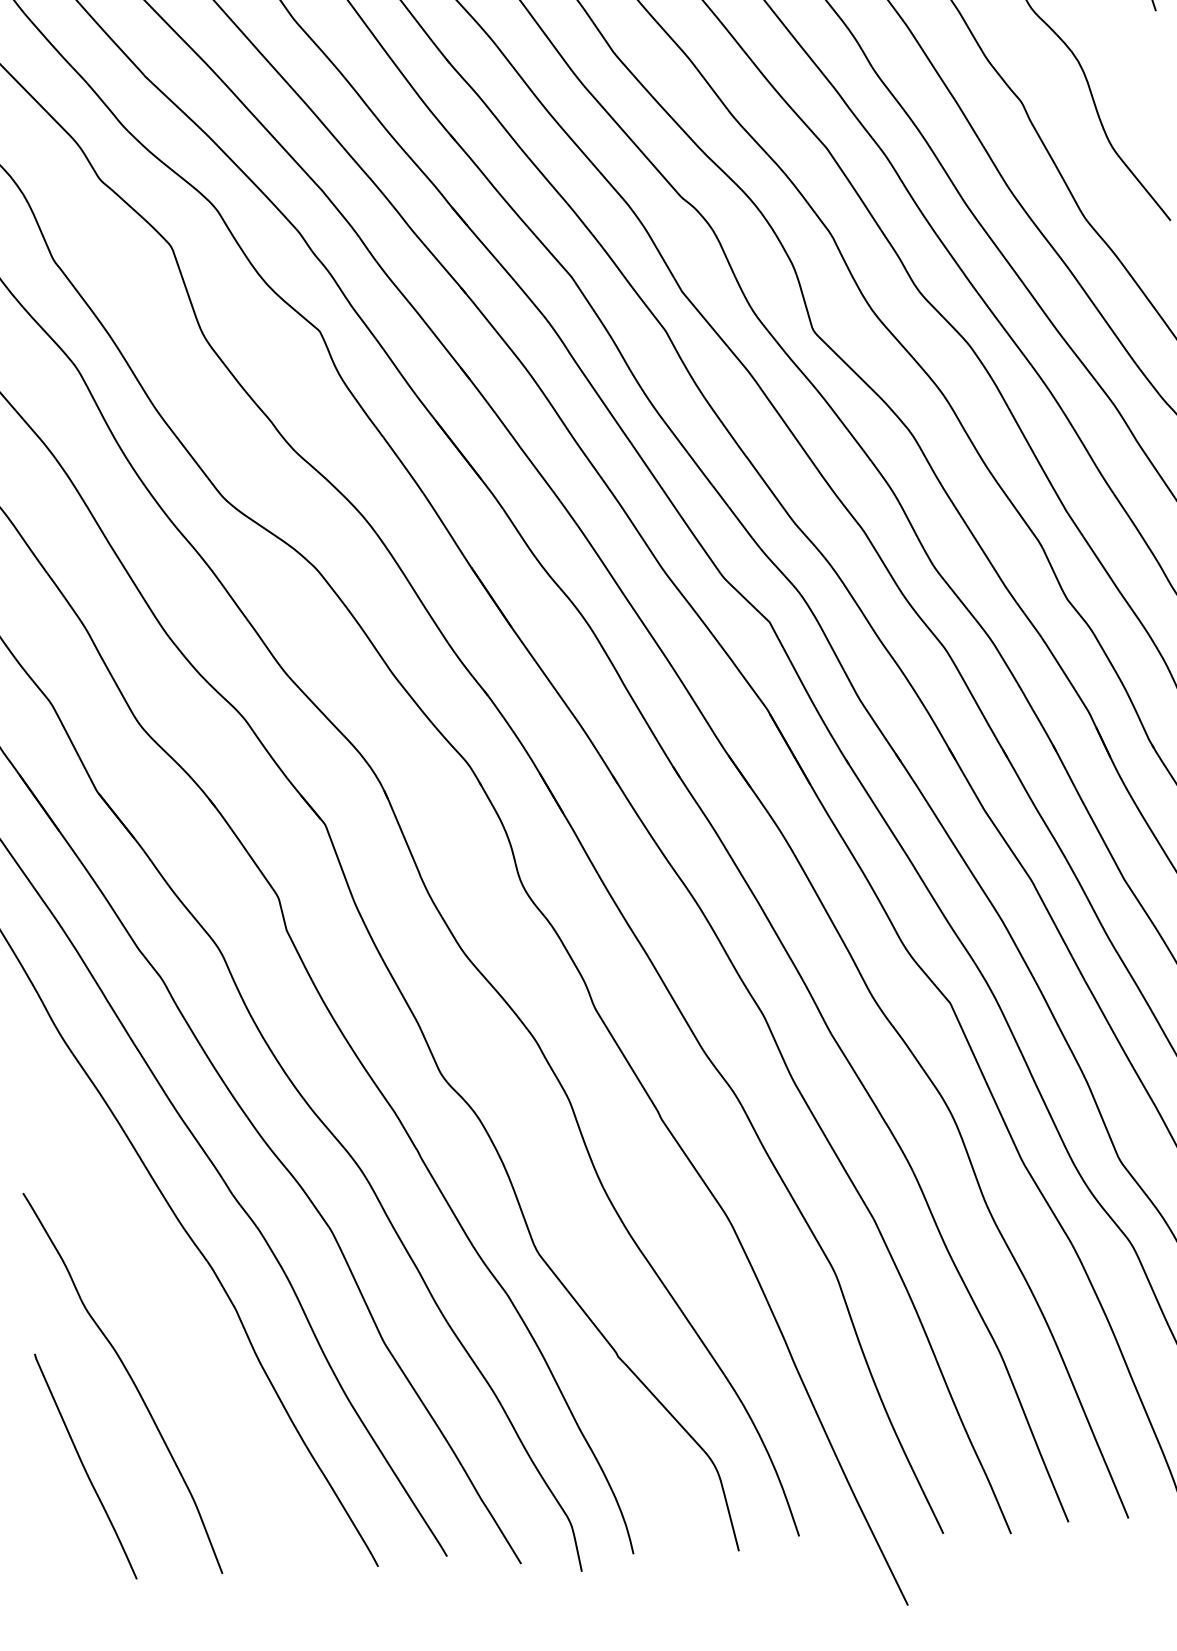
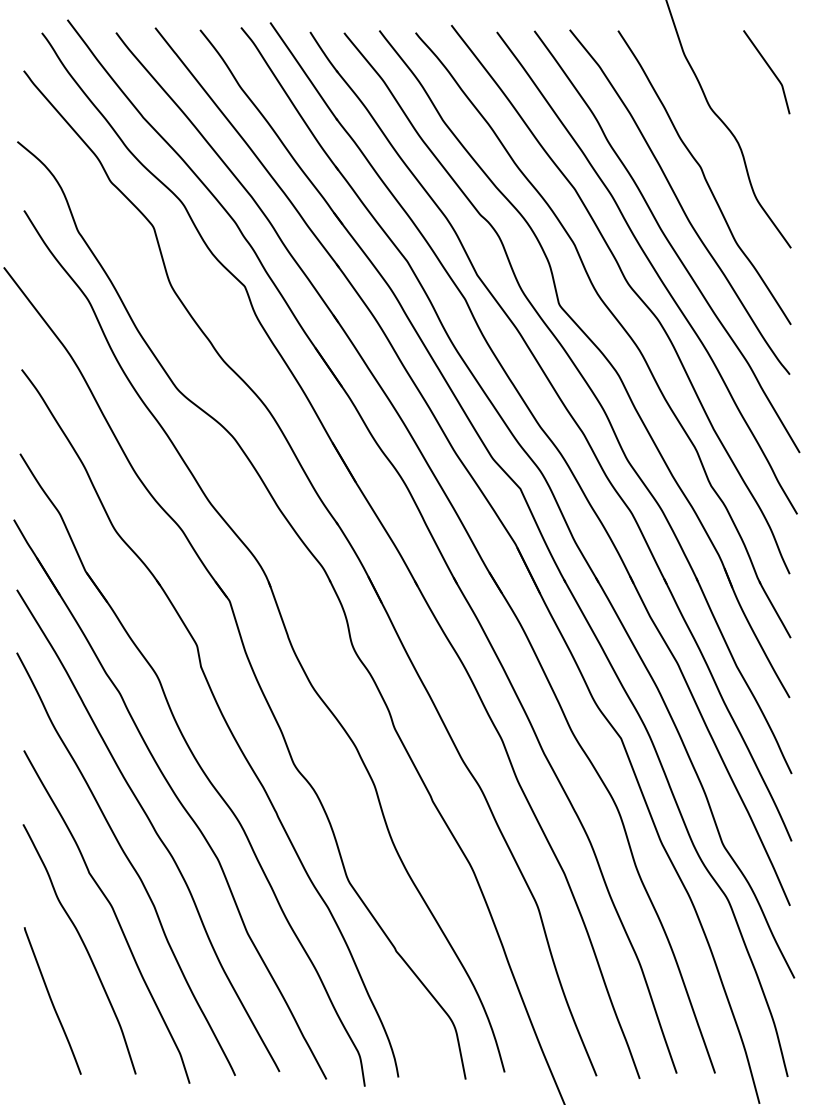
curve: (172, 1324) -> (113, 913), added

